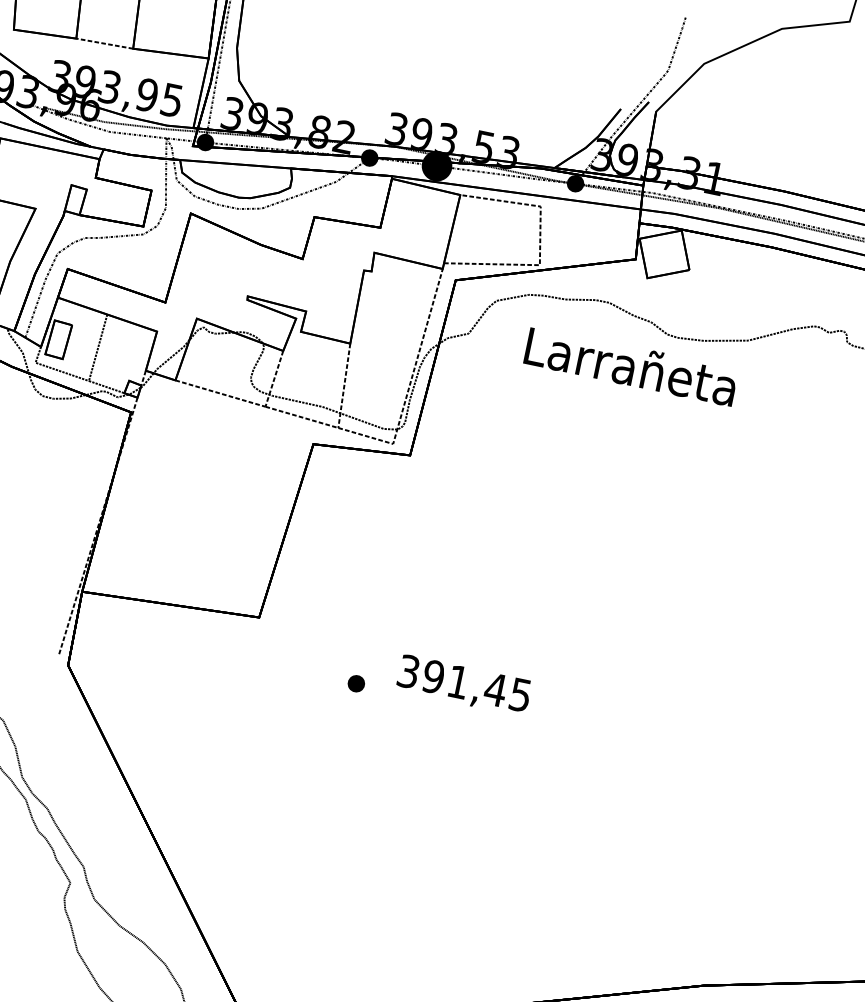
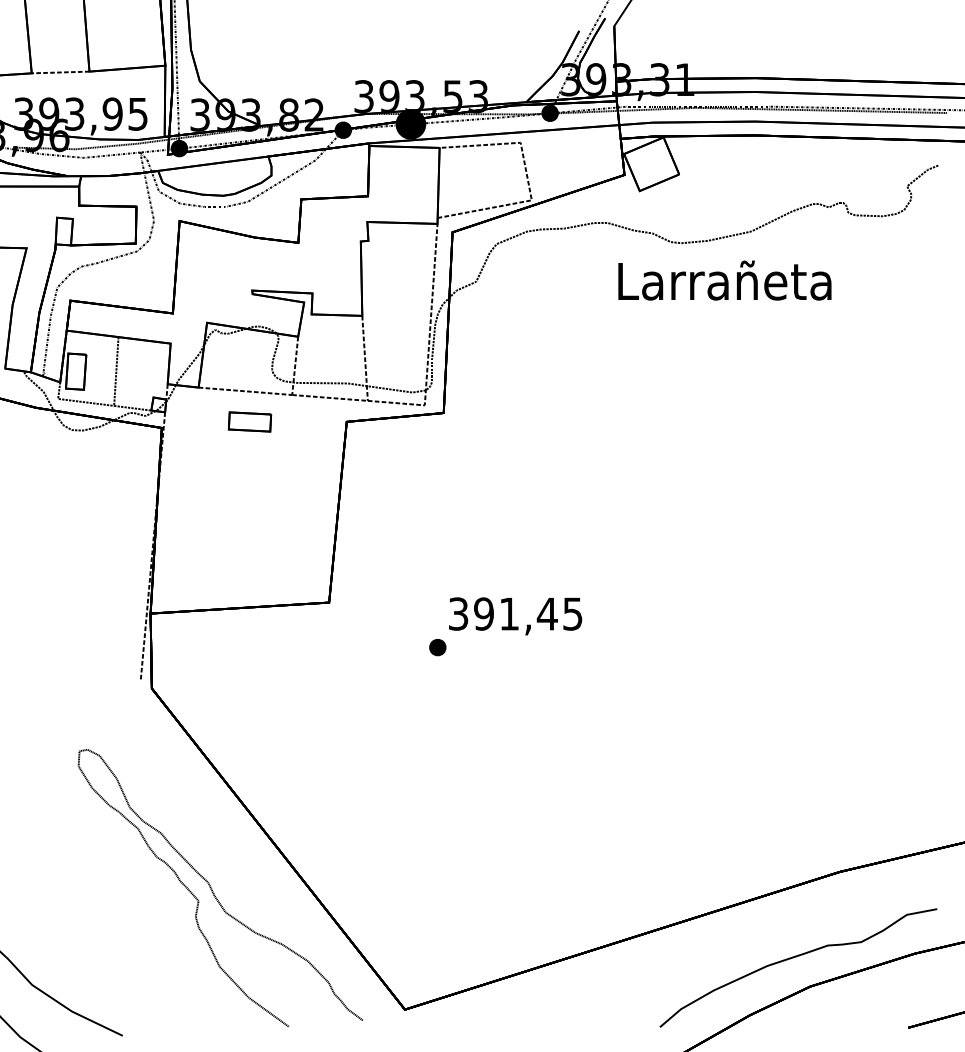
text: (630, 366) -> (724, 280), moved
part: (218, 423) -> (249, 421), added
text: (463, 685) -> (515, 616), moved

